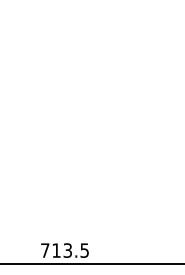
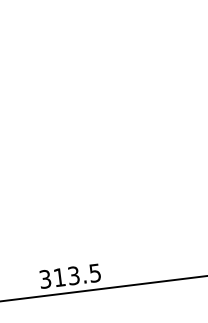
text: (45, 250) -> (45, 279), 713.5 -> 313.5

